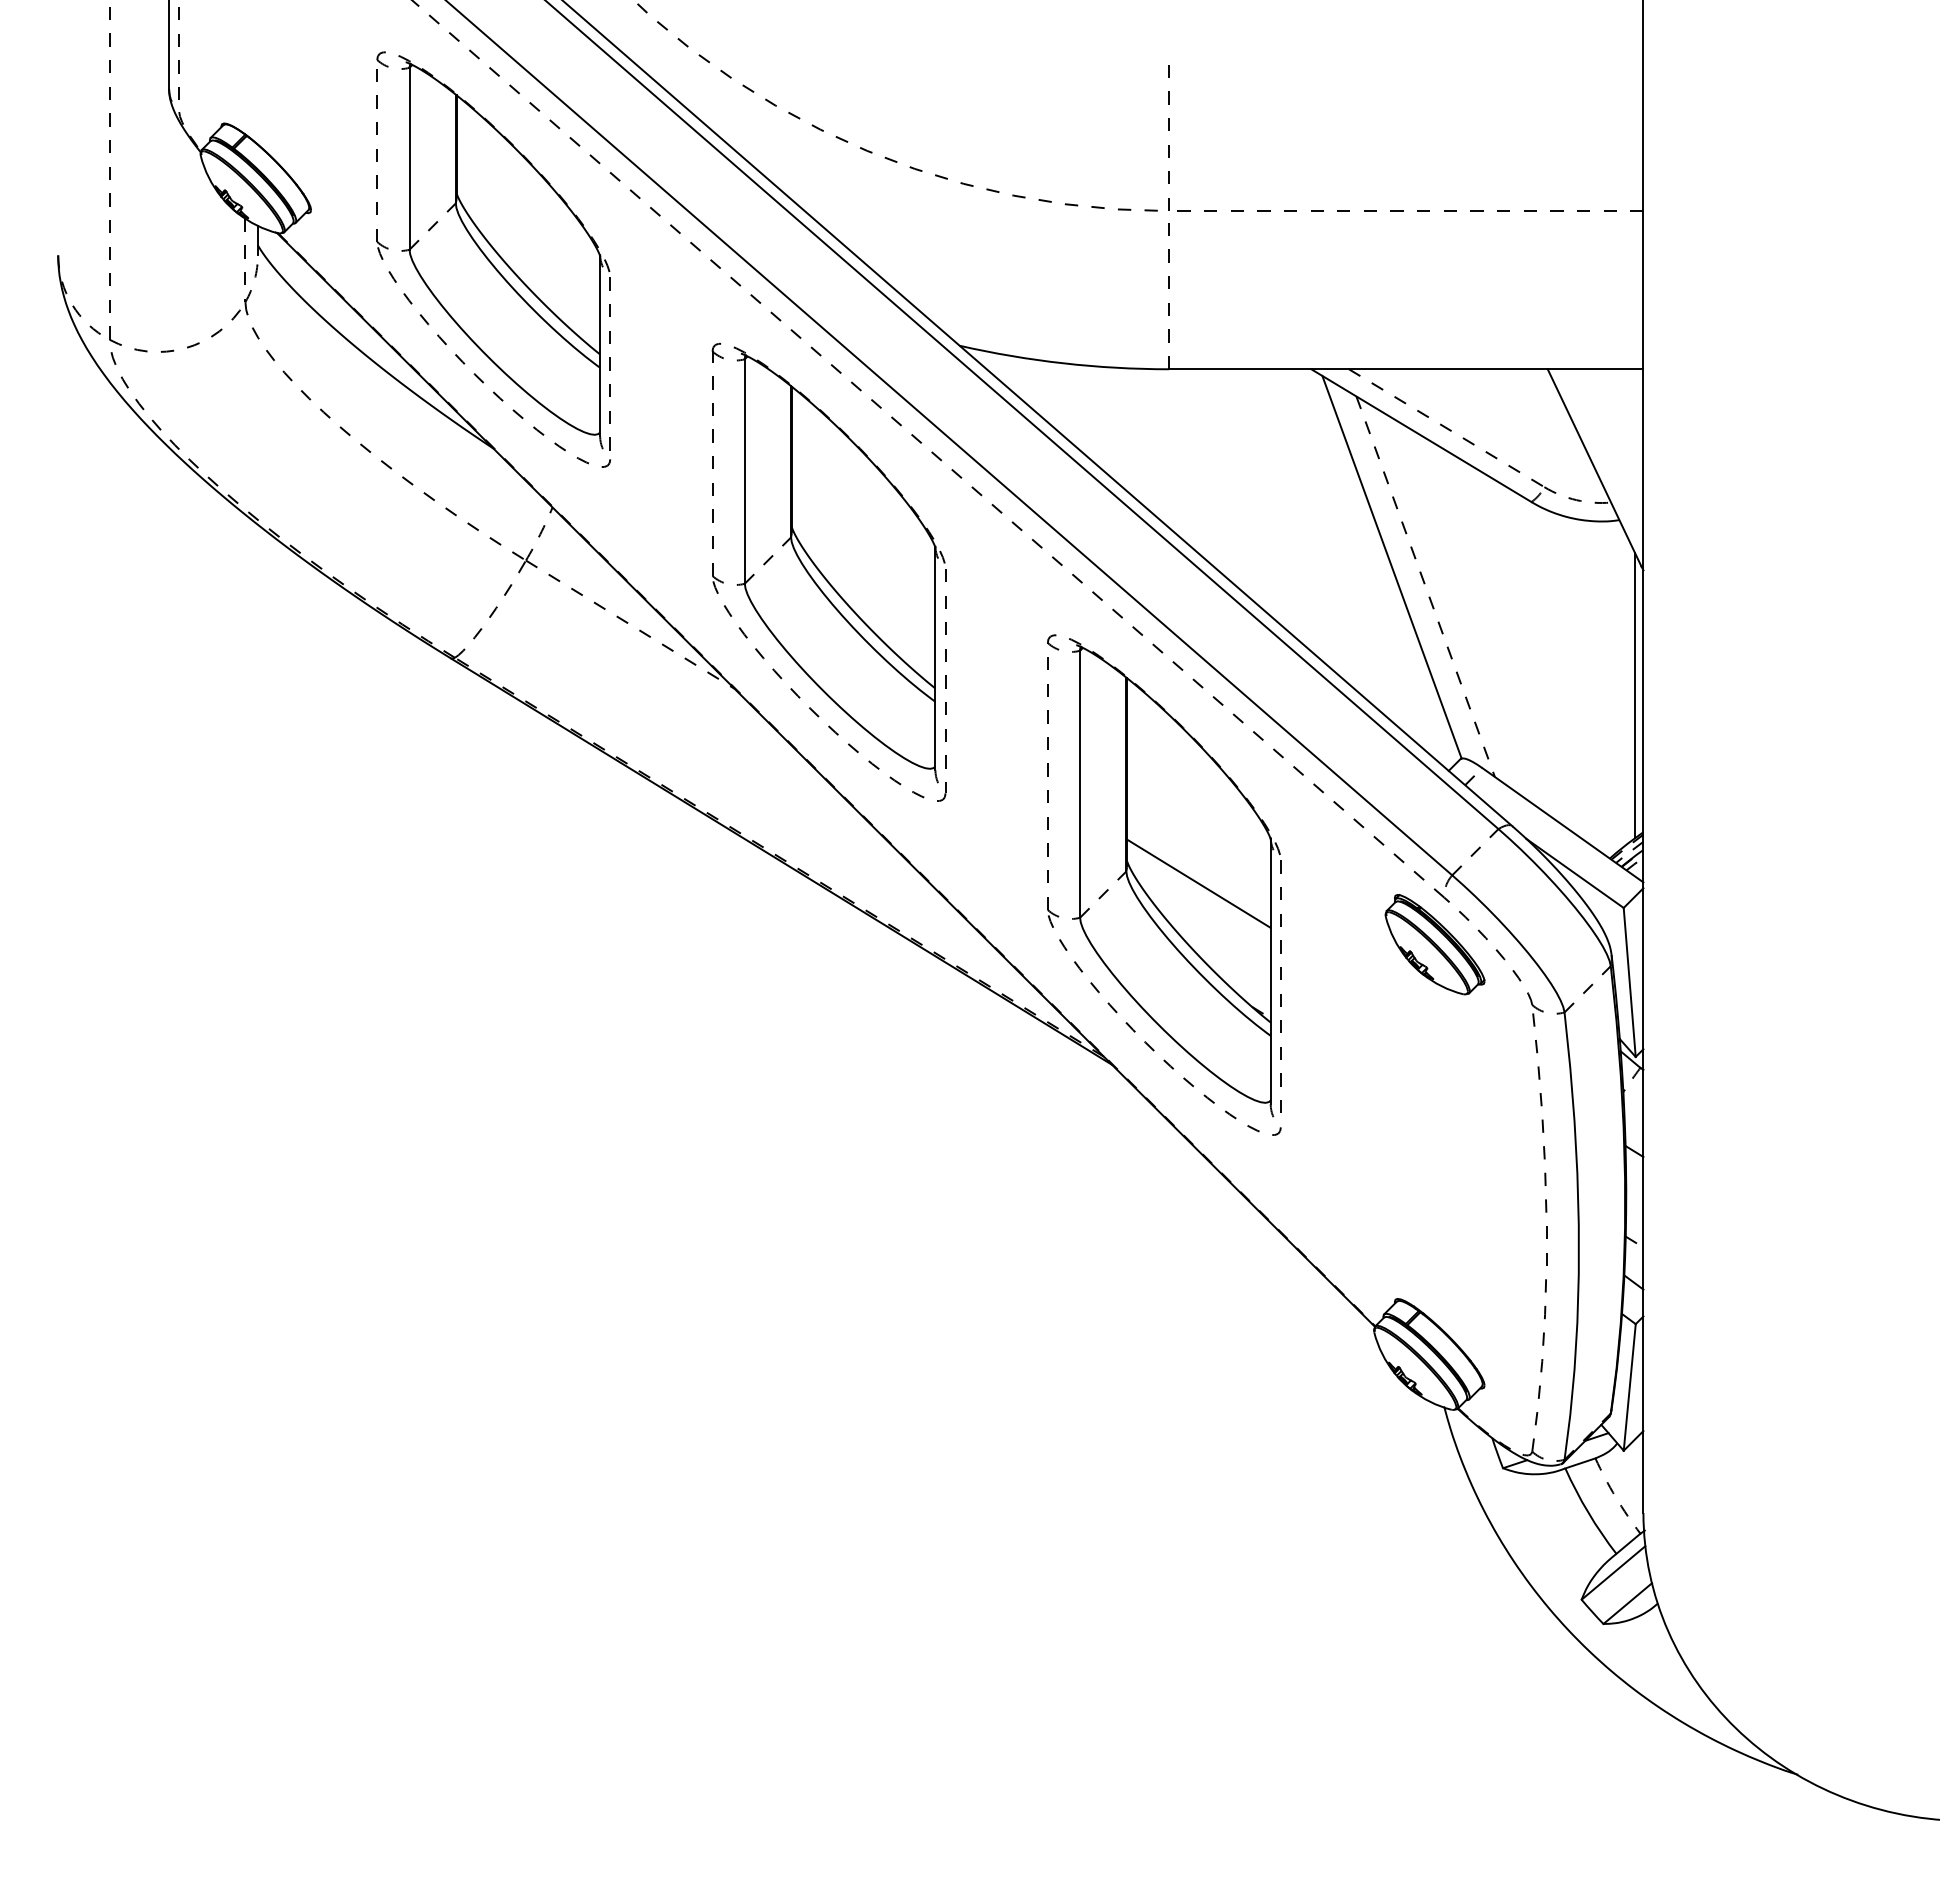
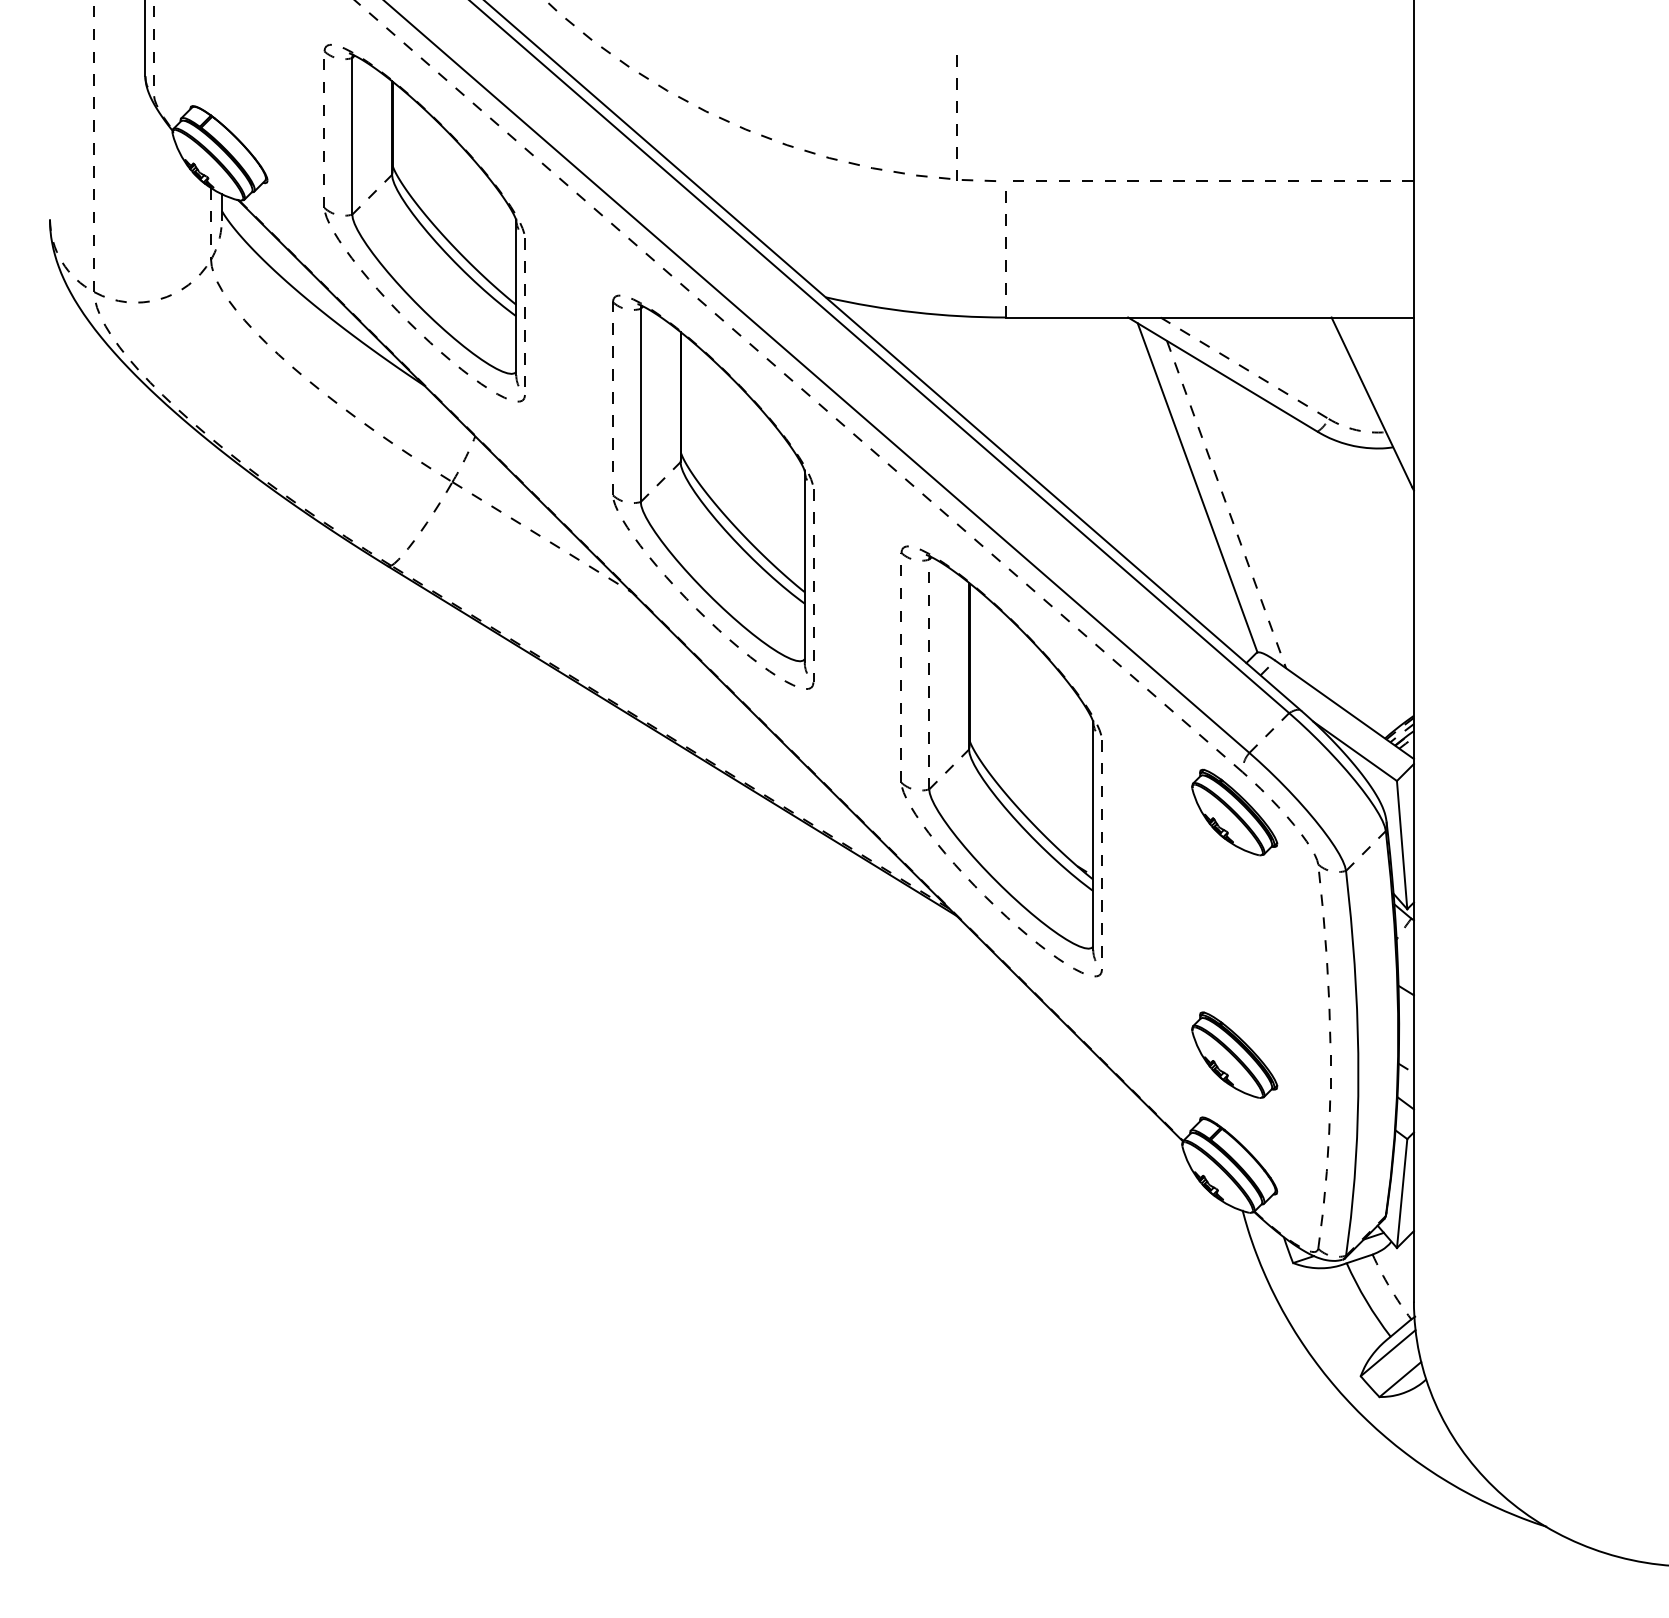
line: (1168, 130) -> (956, 112), moved
line: (1635, 695) -> (1407, 598), removed
line: (1080, 784) -> (929, 674), solid -> dashed
line: (1198, 883) -> (1031, 759), removed
part: (1434, 1226) -> (1234, 1055), added

